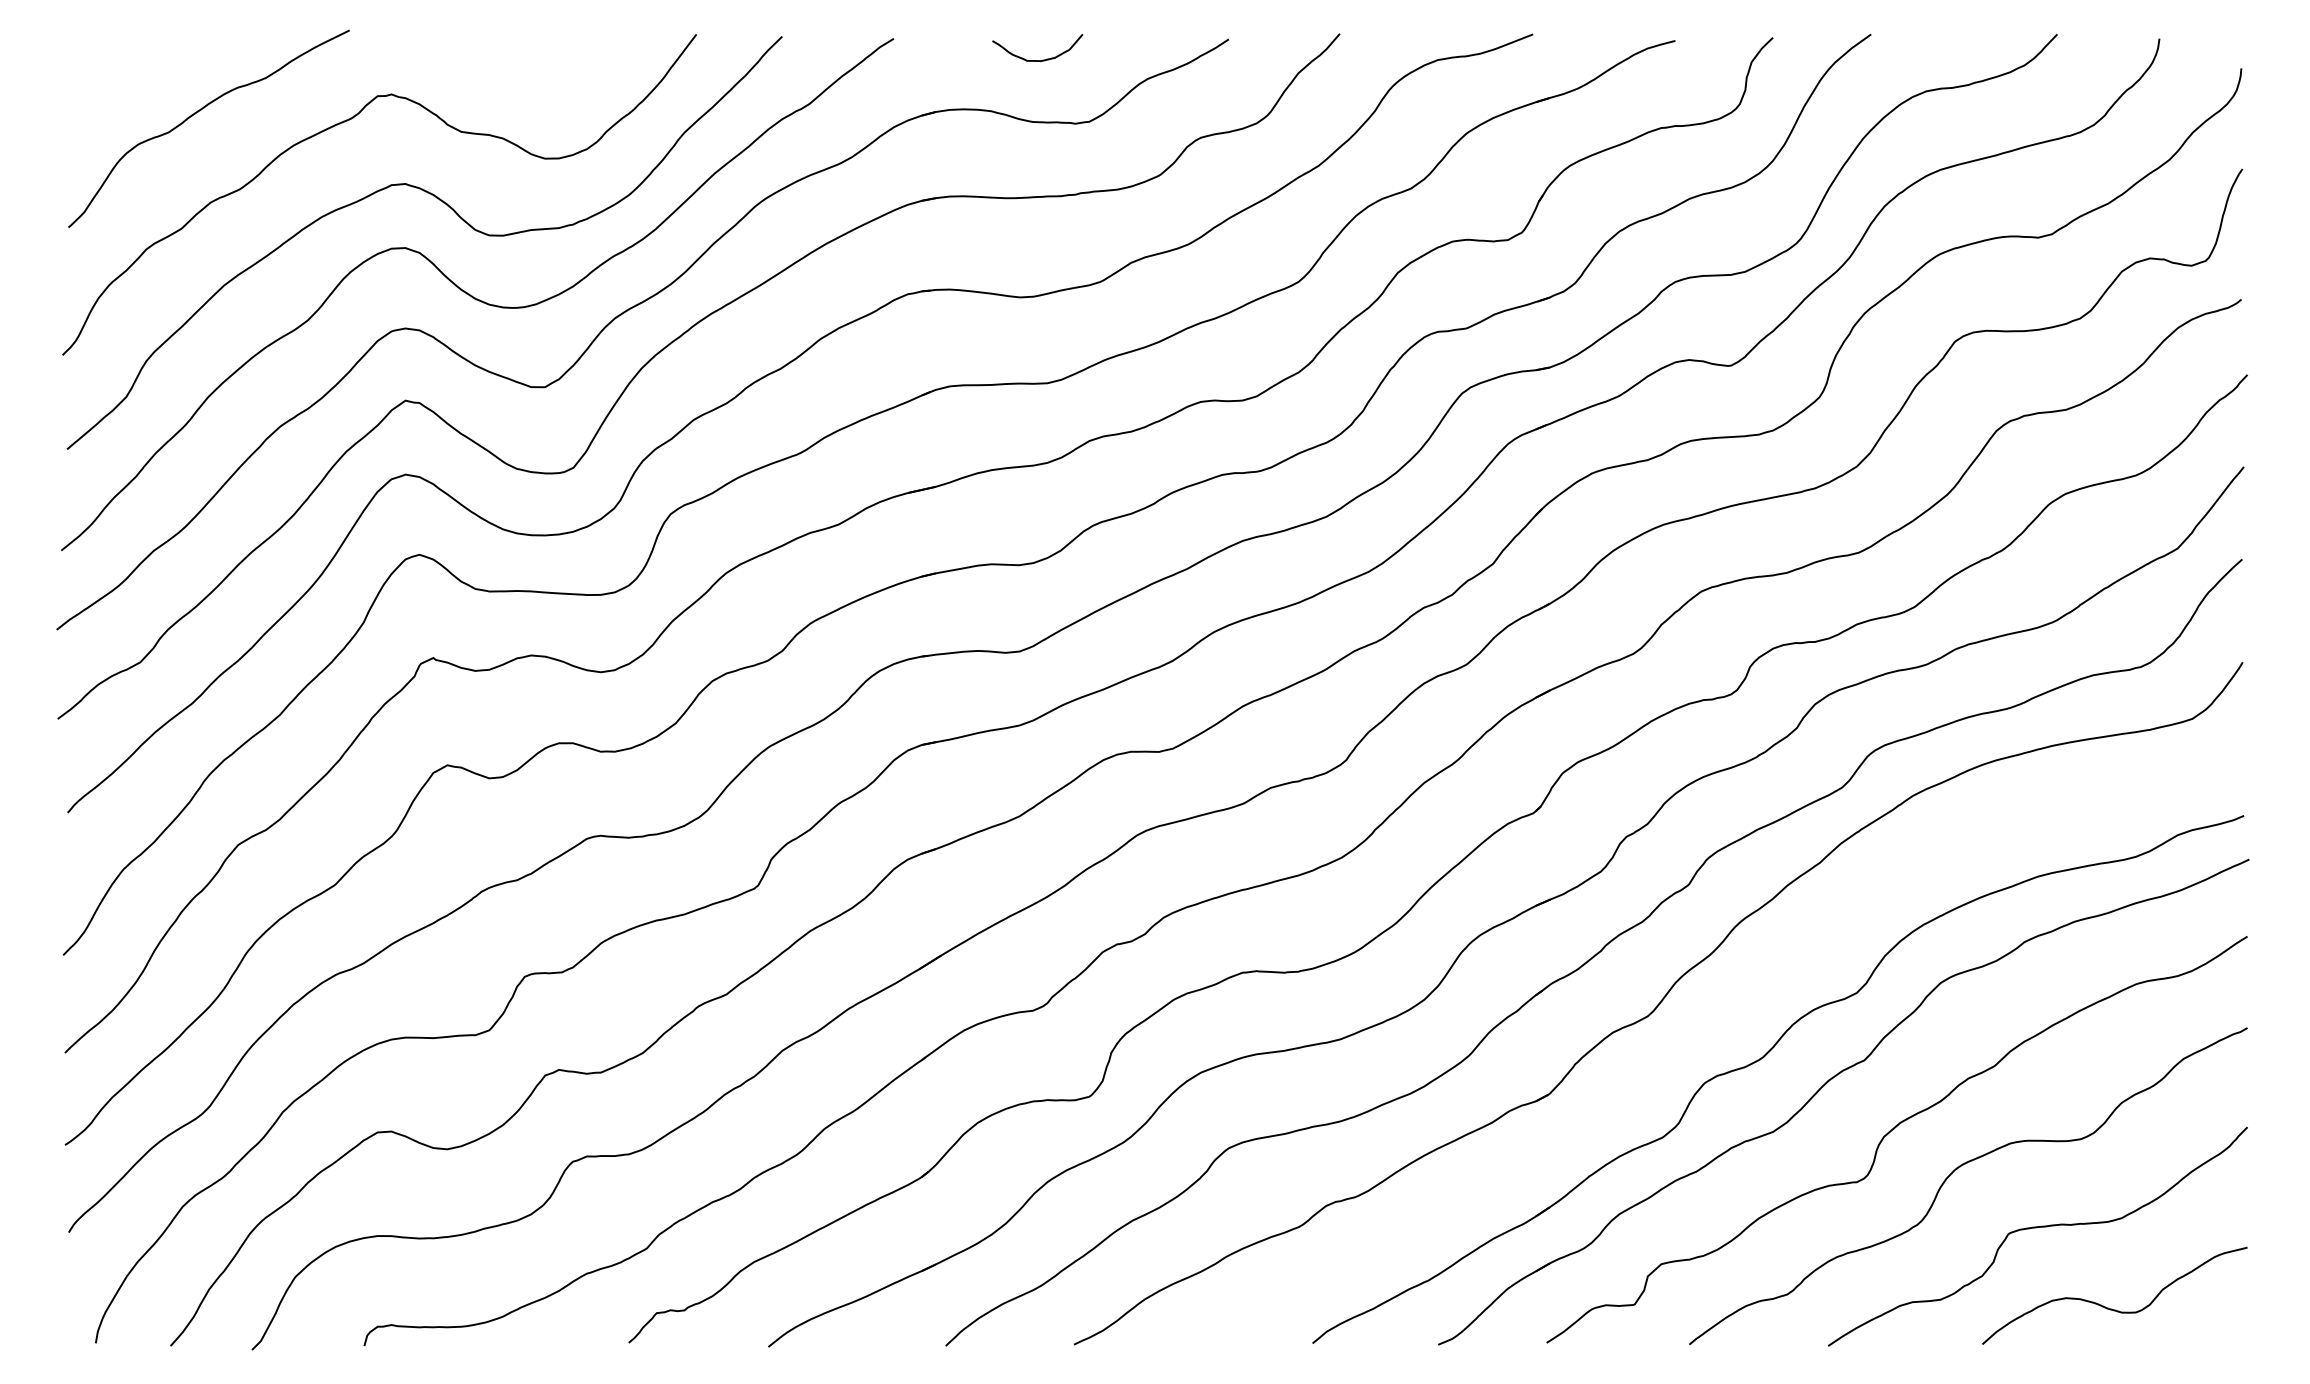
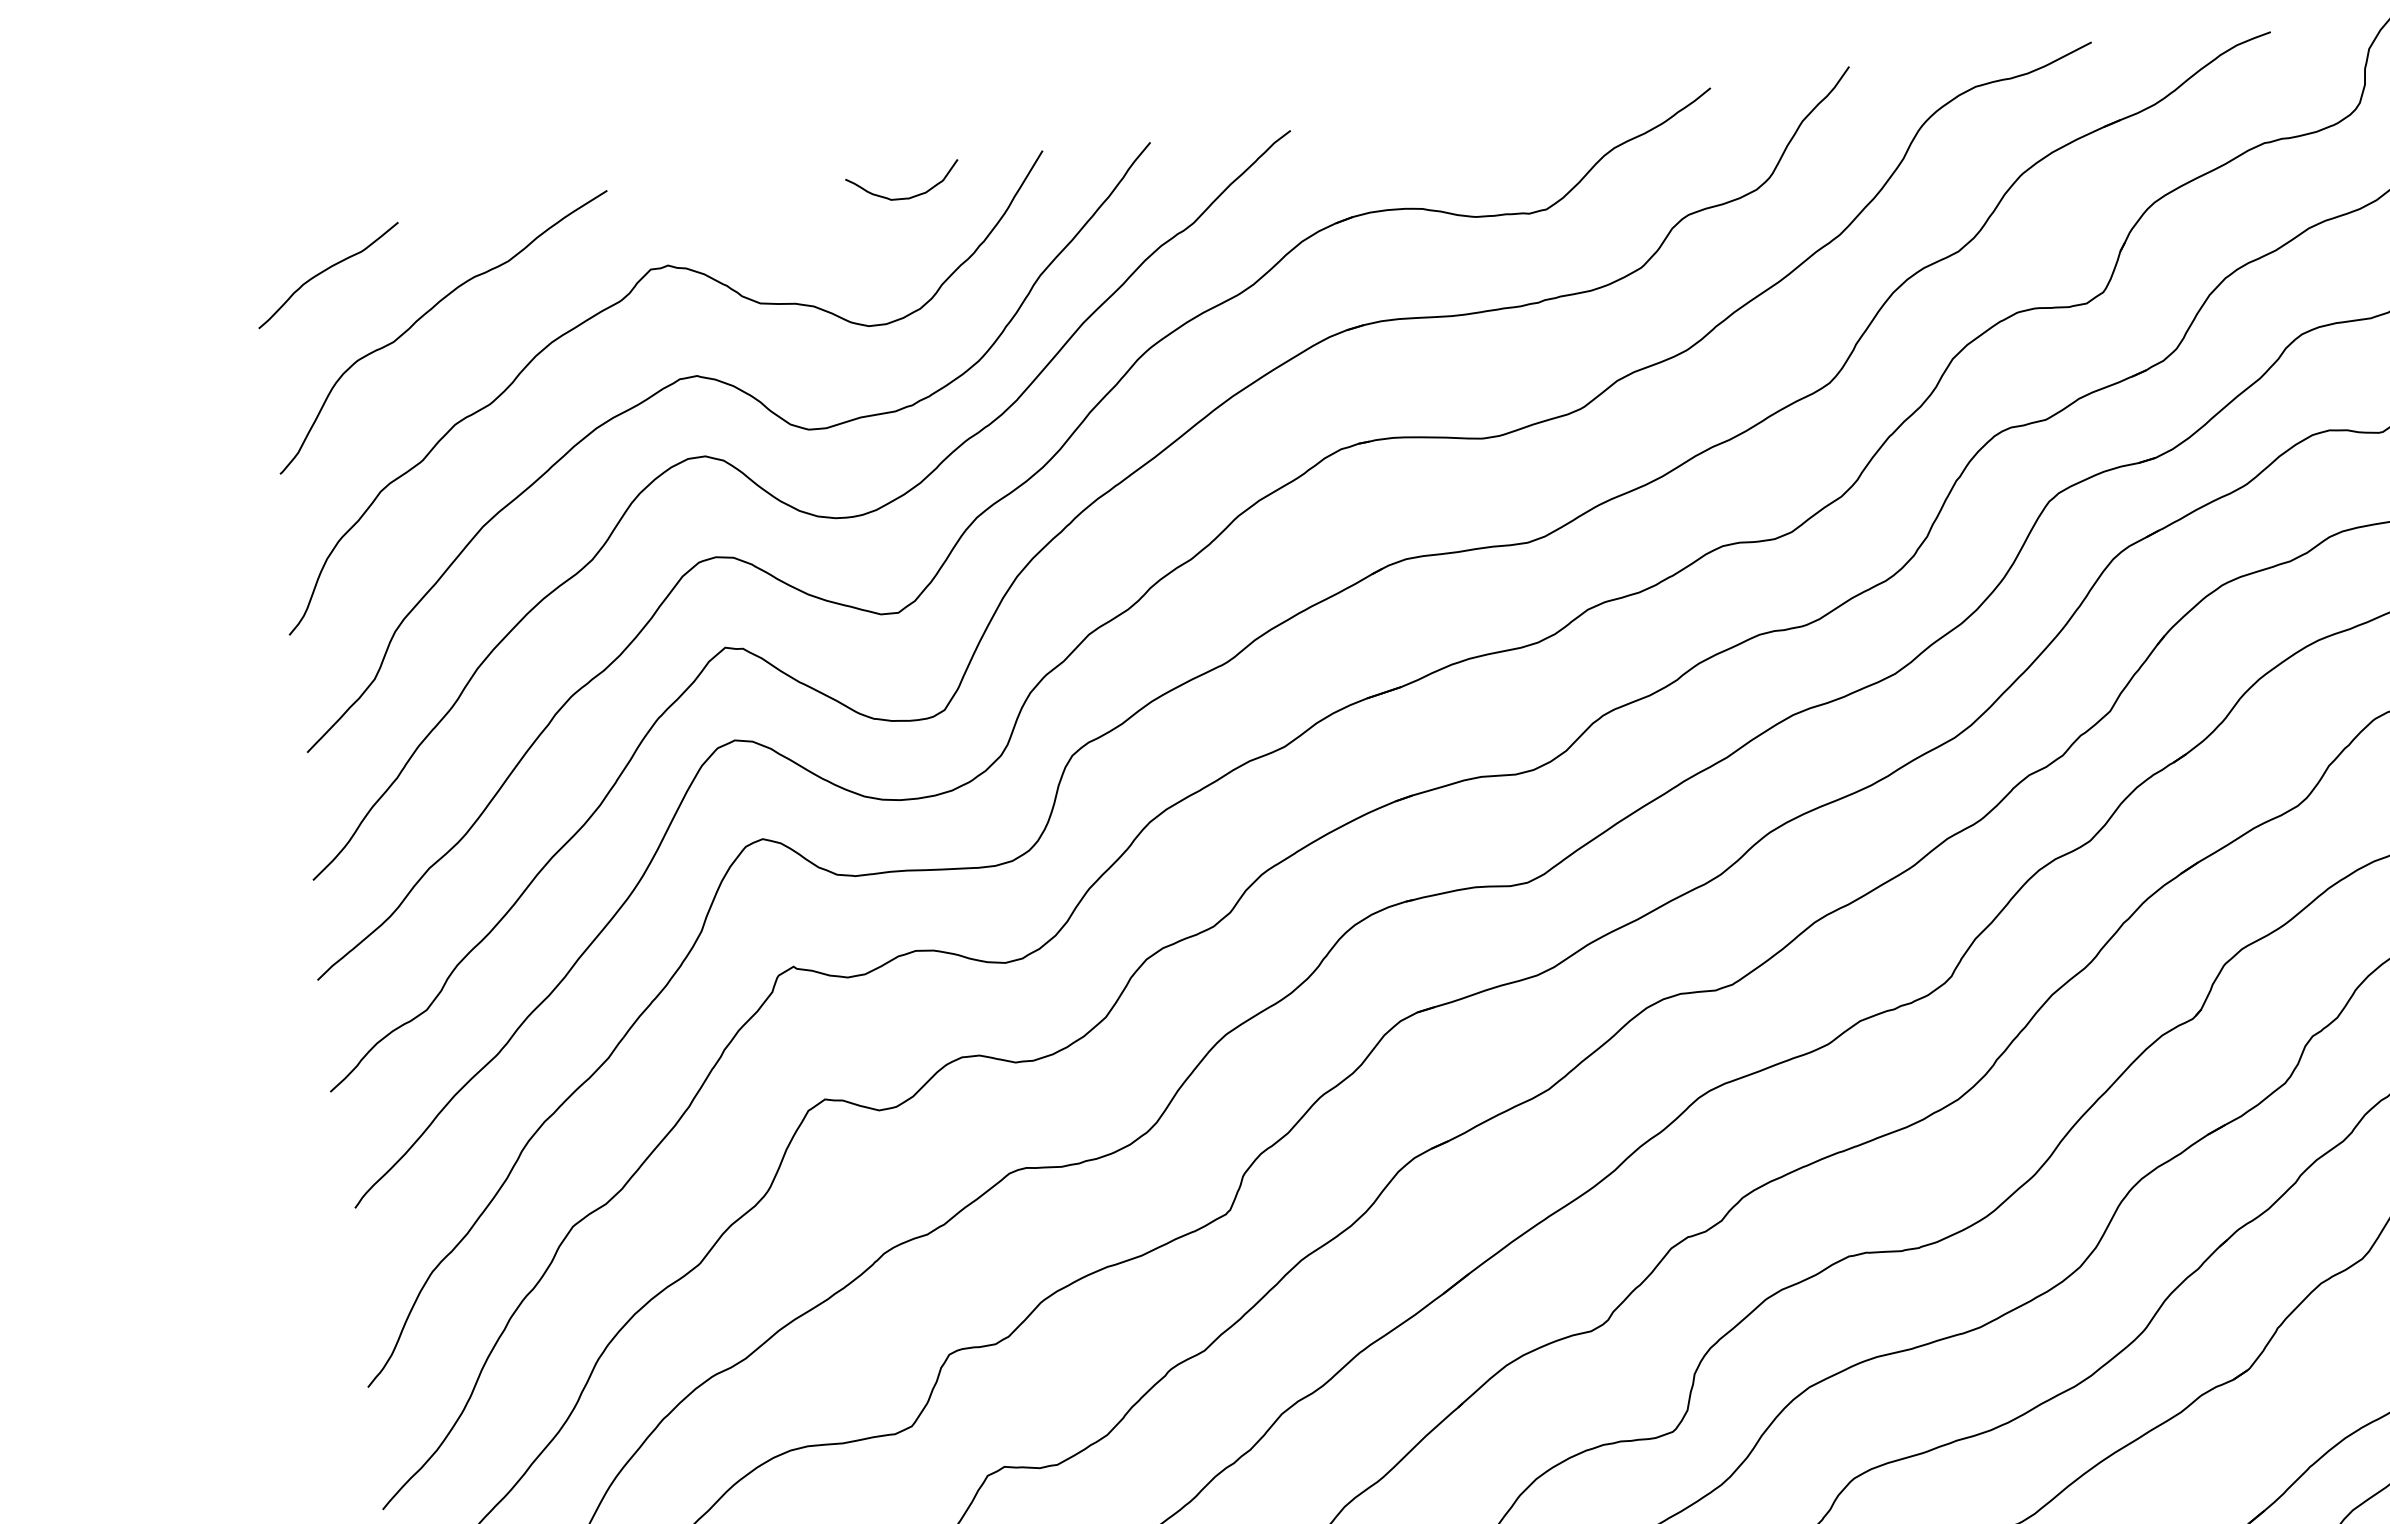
curve: (1042, 59) -> (910, 196), moved
curve: (120, 71) -> (325, 271), added

